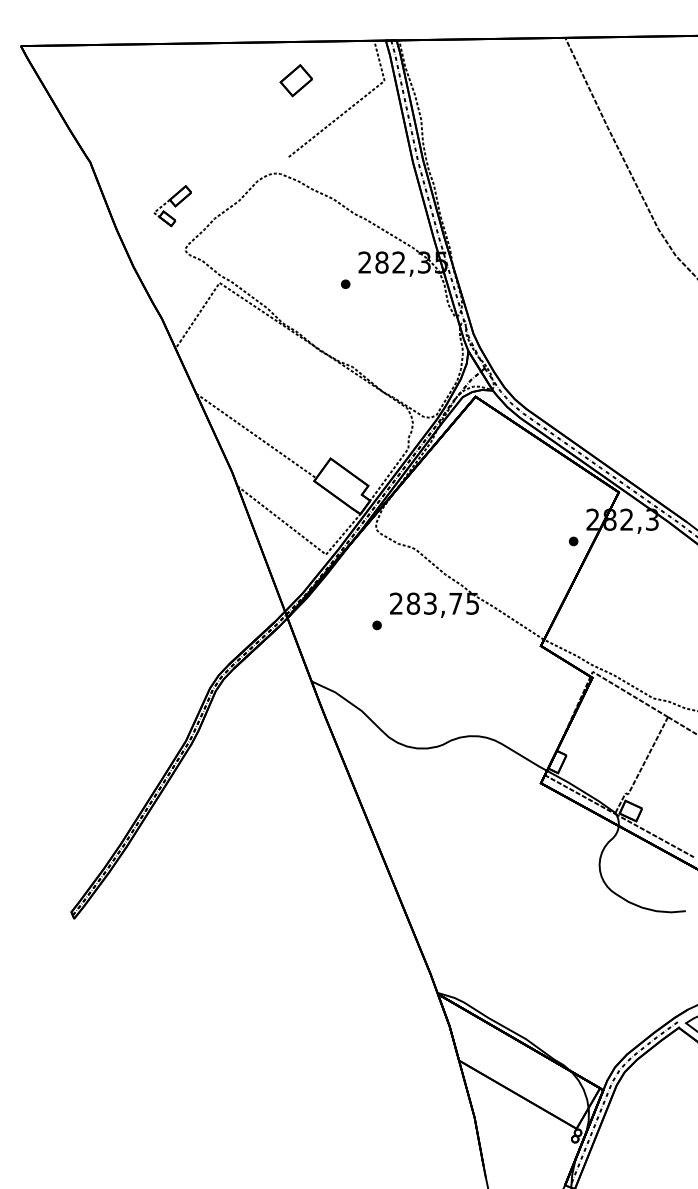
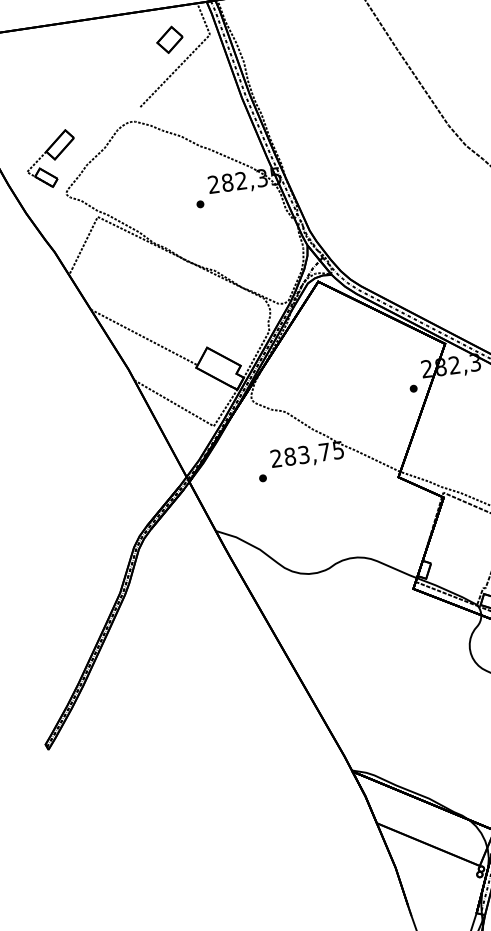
part: (295, 80) -> (169, 39), moved
part: (172, 205) -> (51, 159), size x1.67

